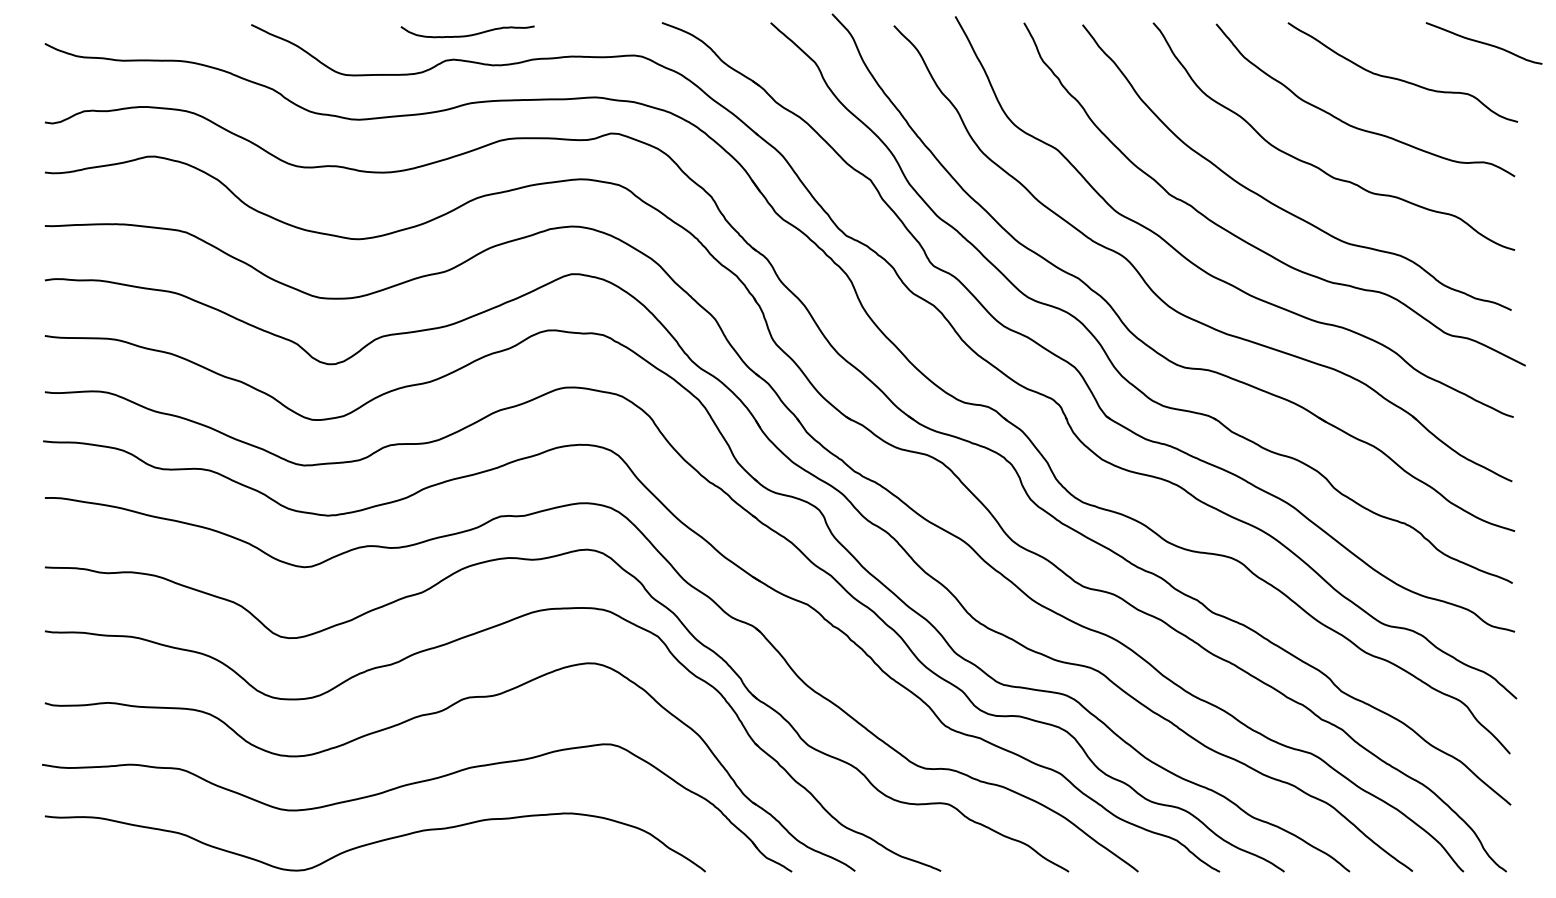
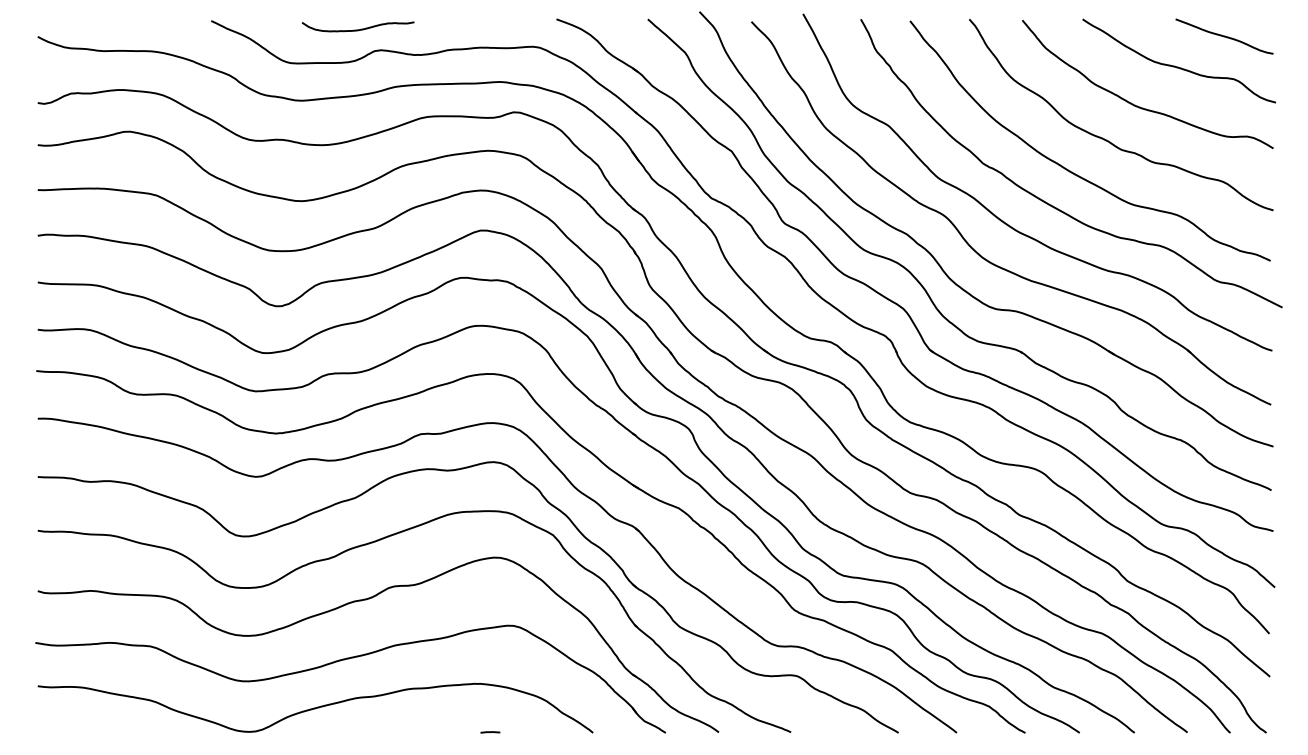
curve: (466, 34) -> (357, 29), moved
curve: (1484, 43) -> (1224, 36), moved
line: (583, 871) -> (490, 732), added

